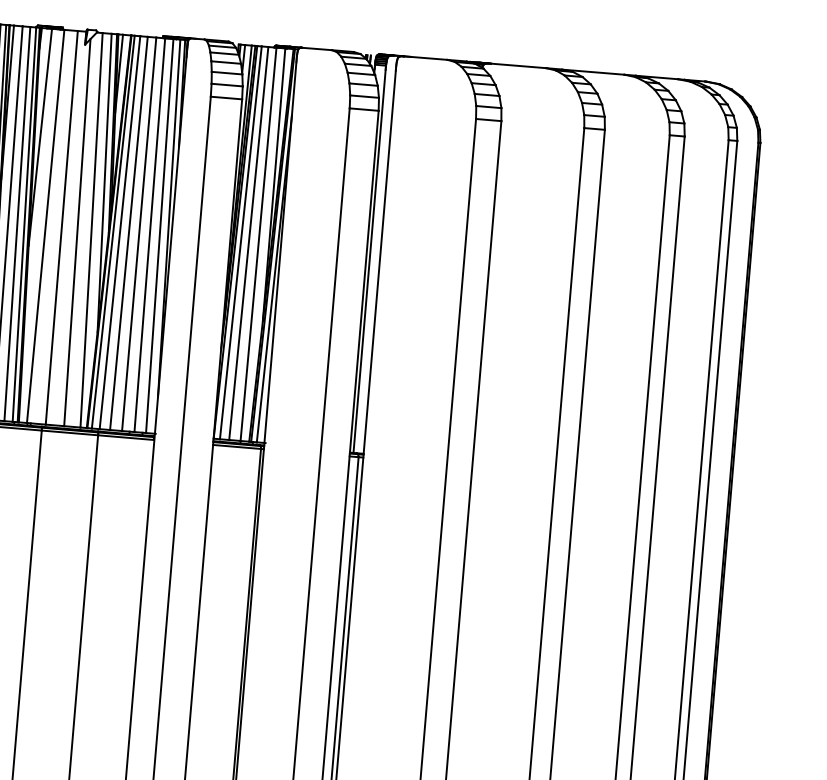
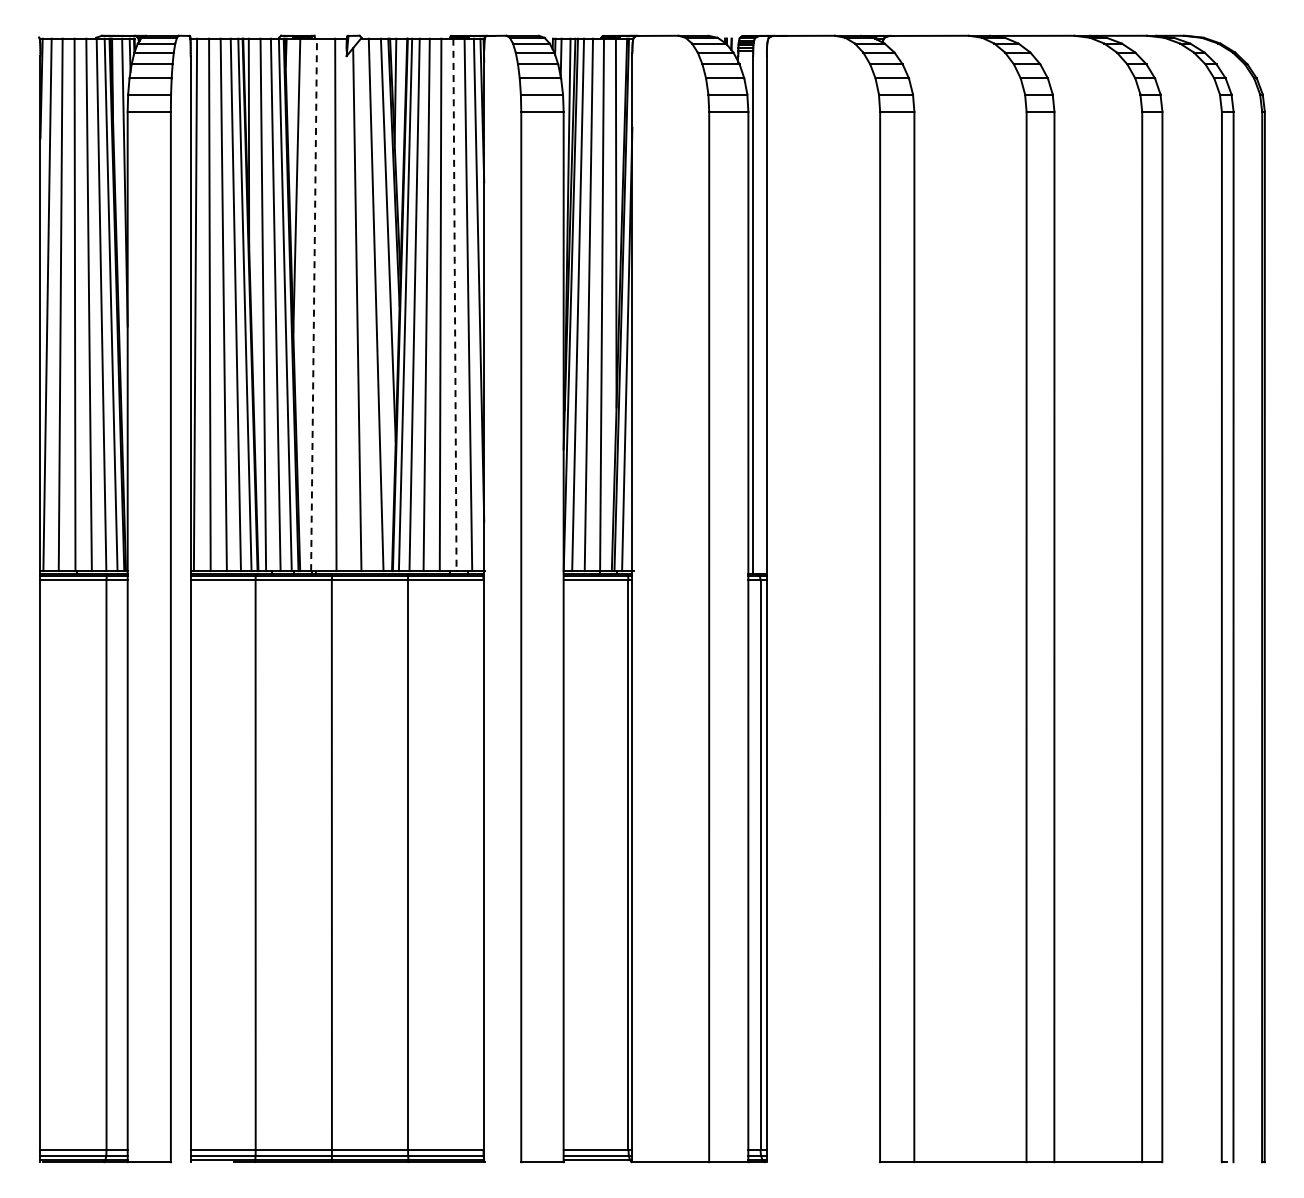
line: (46, 226) -> (314, 304), solid -> dashed
line: (149, 235) -> (454, 305), solid -> dashed

